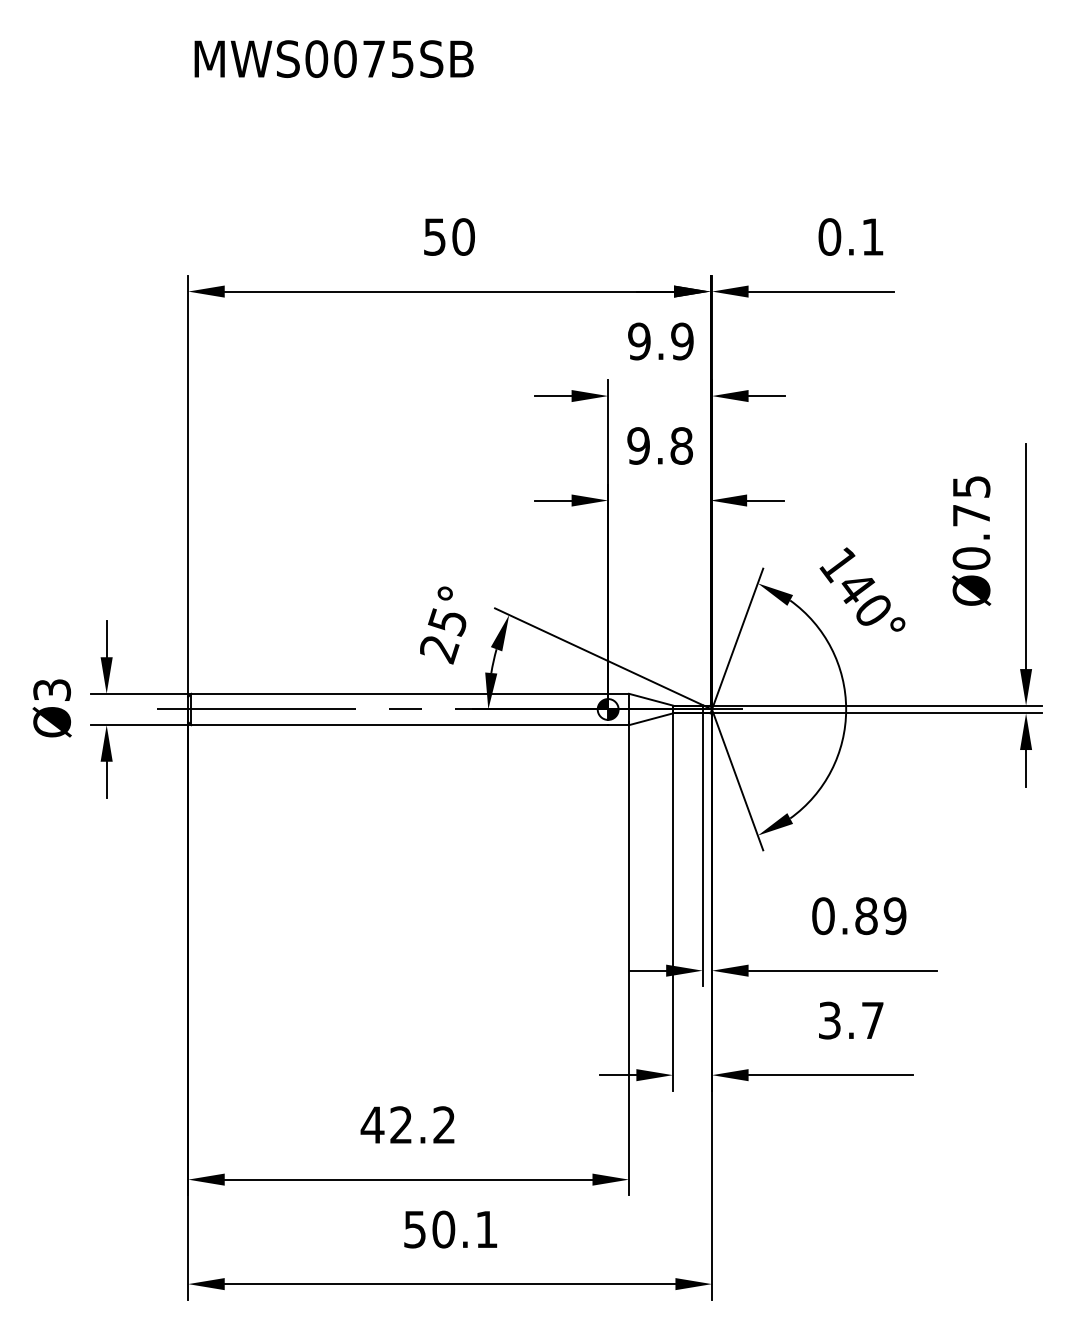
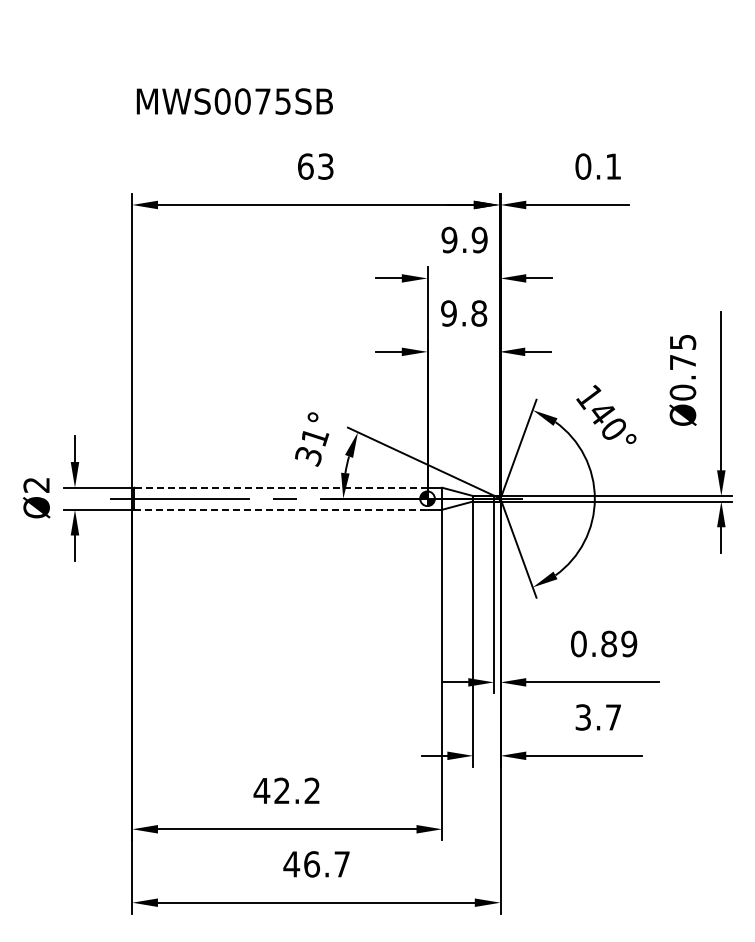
text: (333, 59) -> (234, 101), moved
text: (448, 236) -> (315, 166), 50 -> 63
text: (444, 636) -> (312, 447), 25° -> 31°
text: (51, 689) -> (36, 484), Ø3 -> Ø2
line: (400, 693) -> (281, 487), solid -> dashed
line: (400, 724) -> (281, 509), solid -> dashed
text: (450, 1229) -> (316, 864), 50.1 -> 46.7

